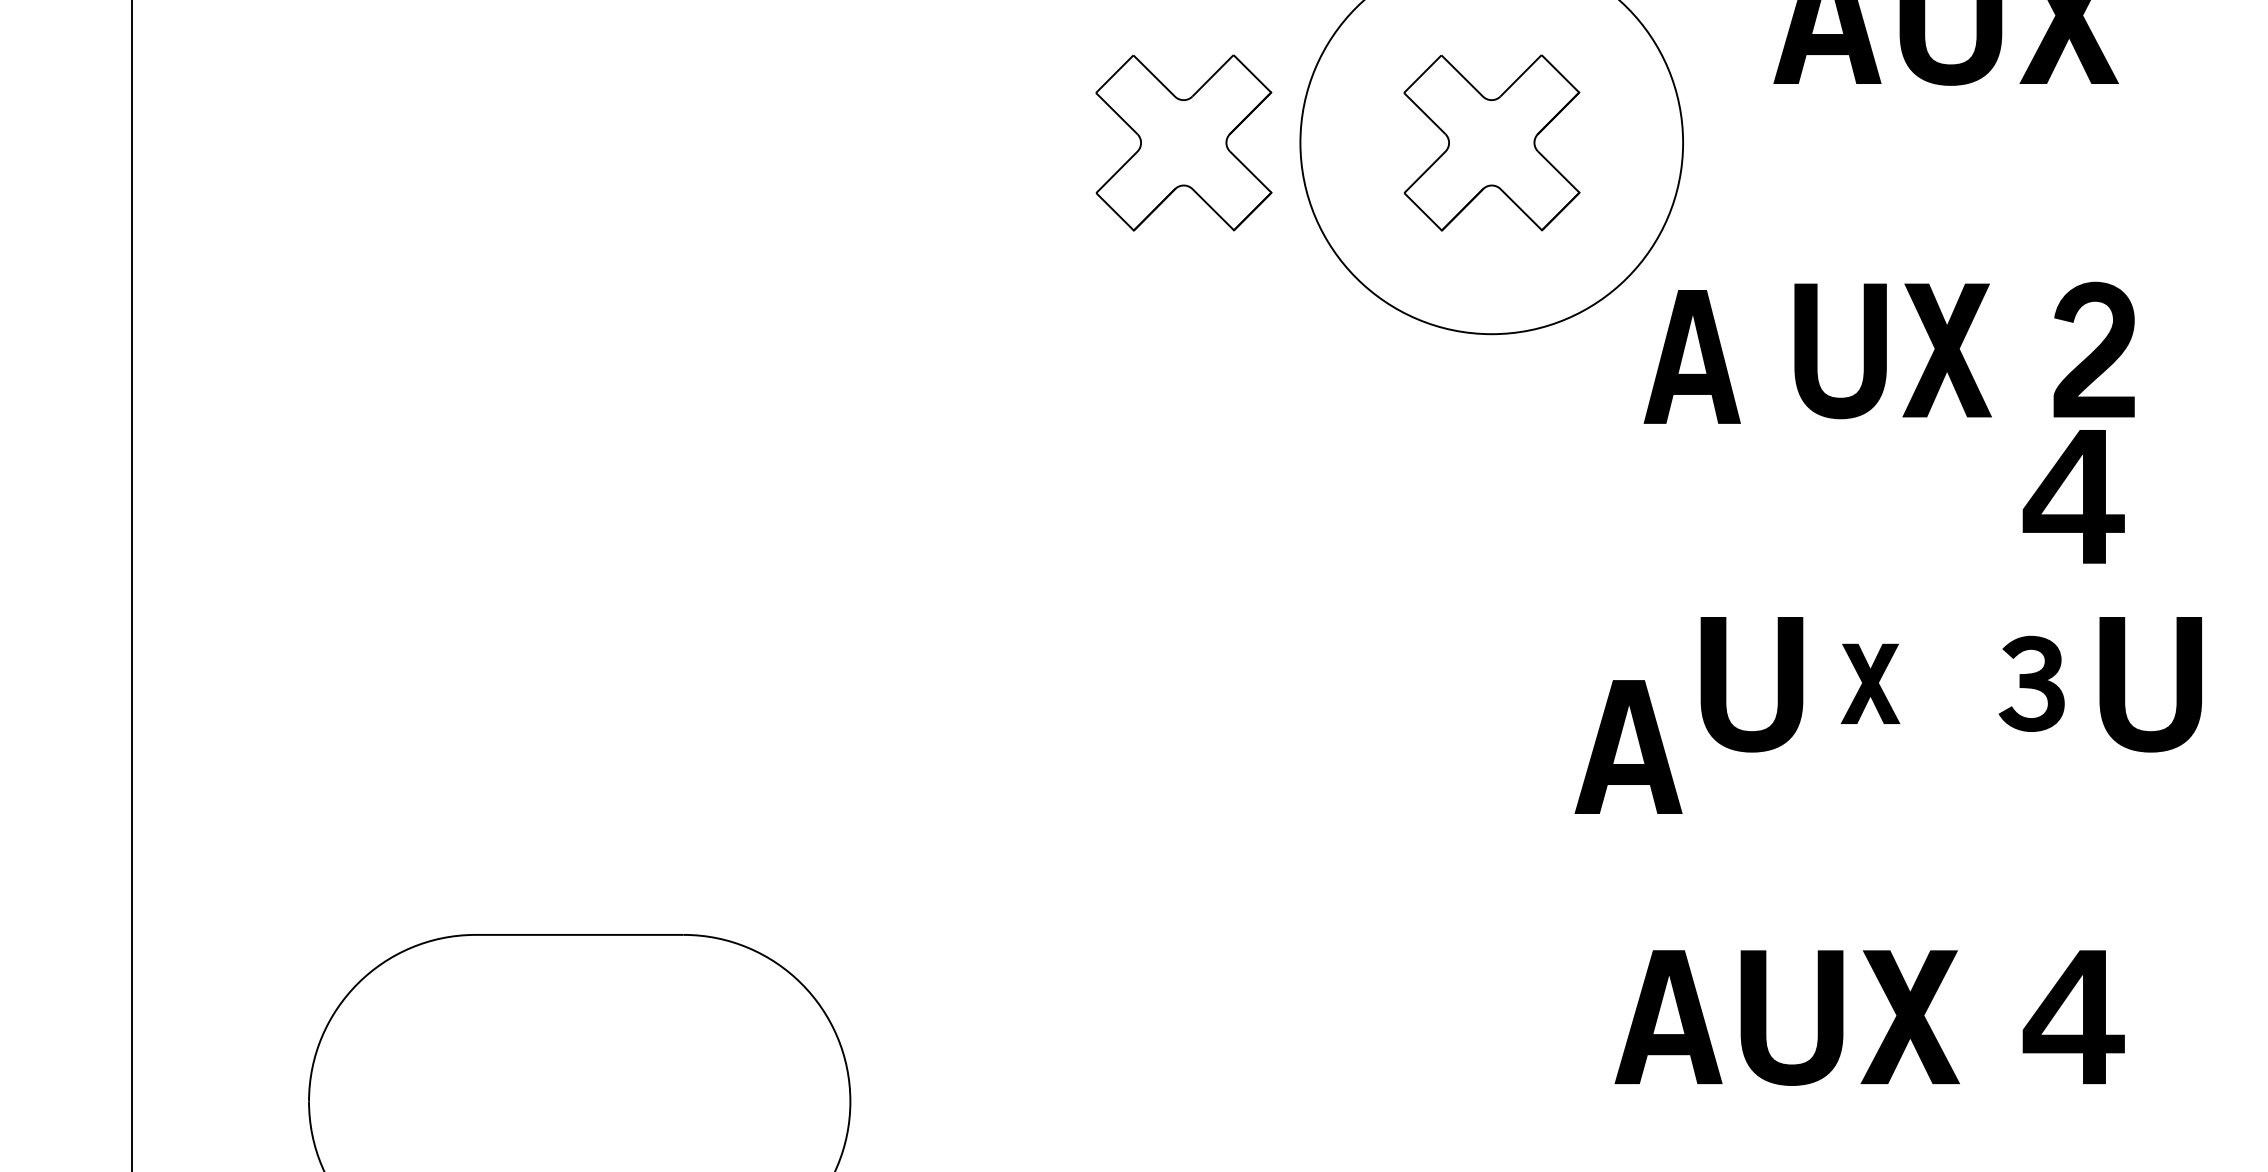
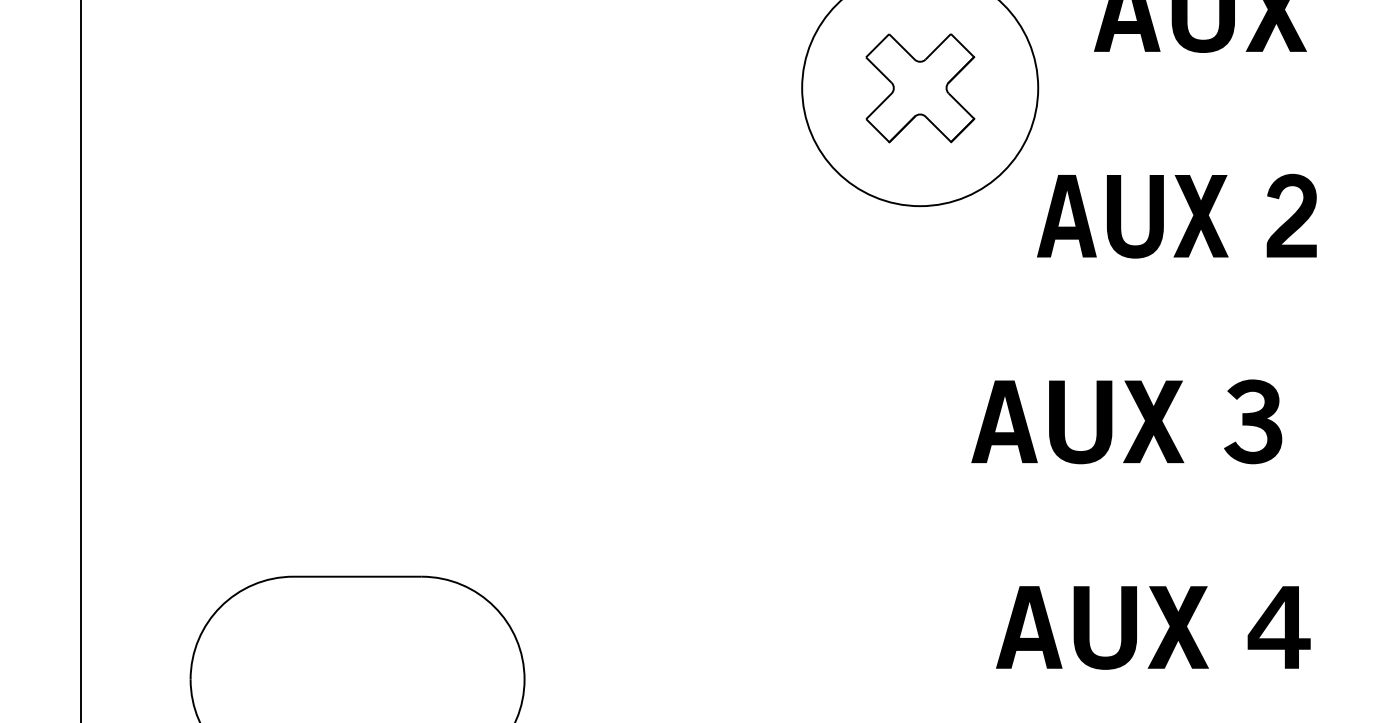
part: (1184, 143) -> (730, 88), removed
part: (1691, 357) -> (1066, 216), moved
part: (2072, 496) -> (1278, 306), removed
part: (1870, 683) -> (1153, 421), size x1.67
part: (2032, 683) -> (1253, 421), size x1.43
part: (2124, 684) -> (1310, 422), removed
part: (1628, 746) -> (1004, 421), moved

